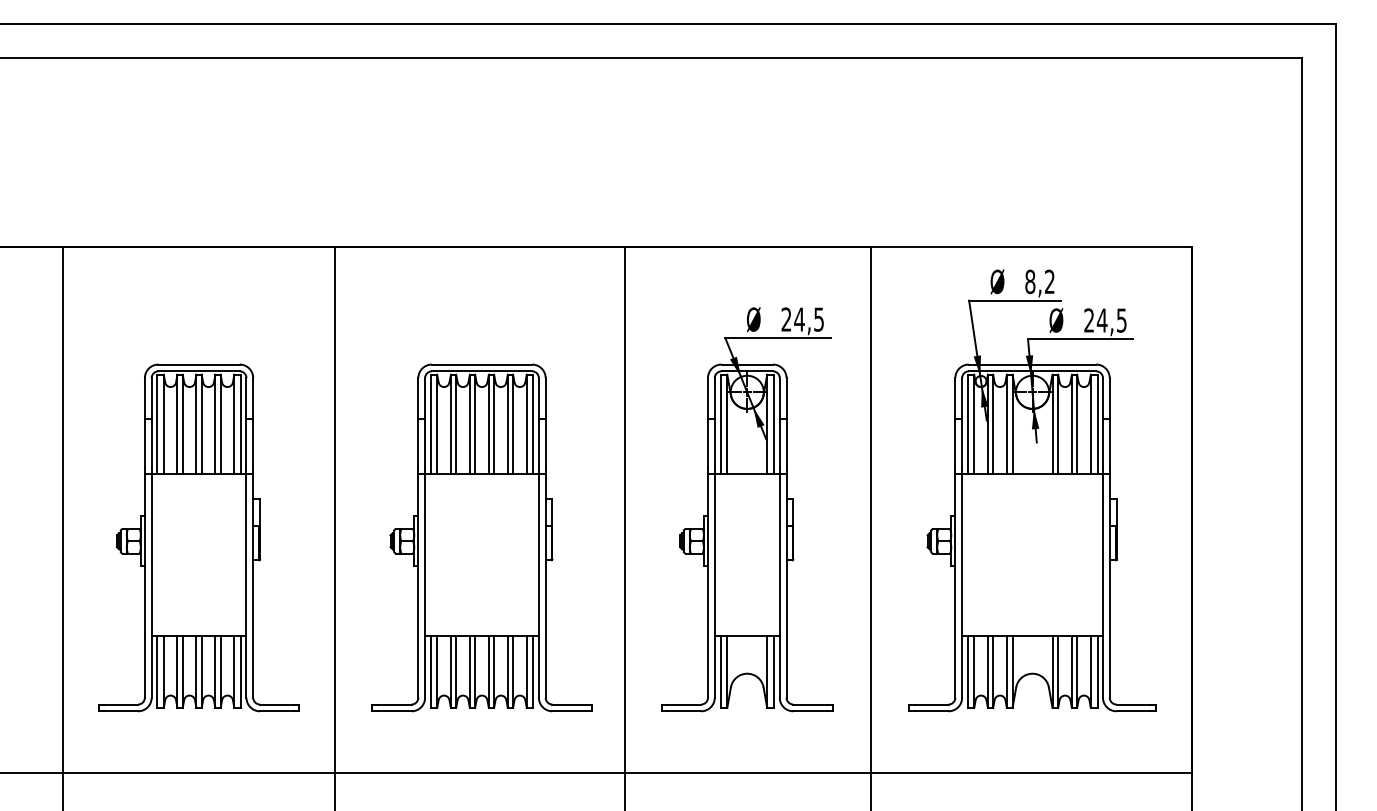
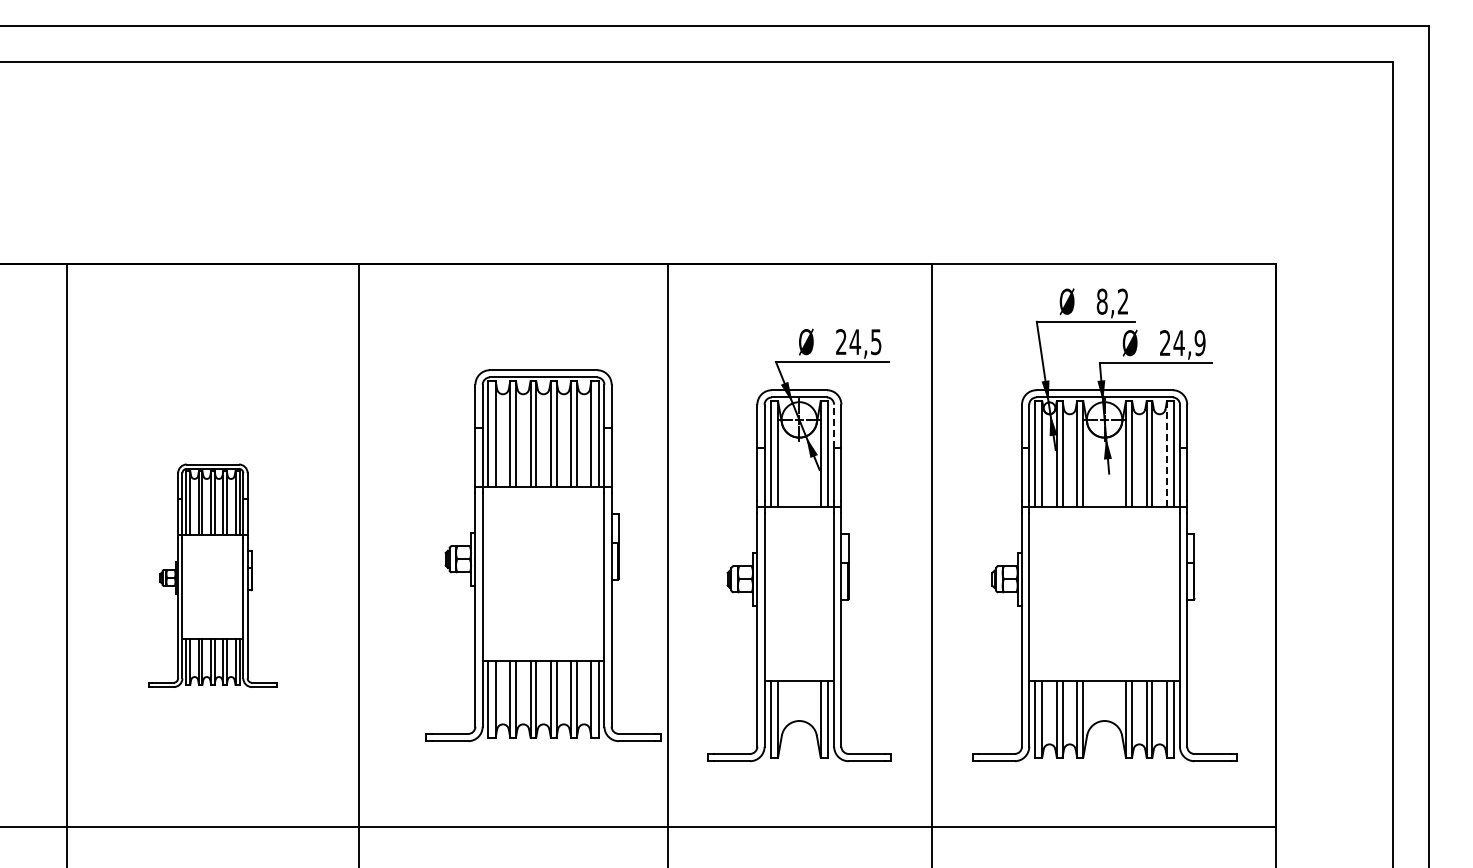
text: (1121, 319) -> (1199, 342), 24,5 -> 24,9
line: (780, 398) -> (834, 426), solid -> dashed
line: (1091, 423) -> (1167, 453), solid -> dashed
part: (198, 537) -> (212, 575), size x0.6
part: (481, 537) -> (543, 555), moved

